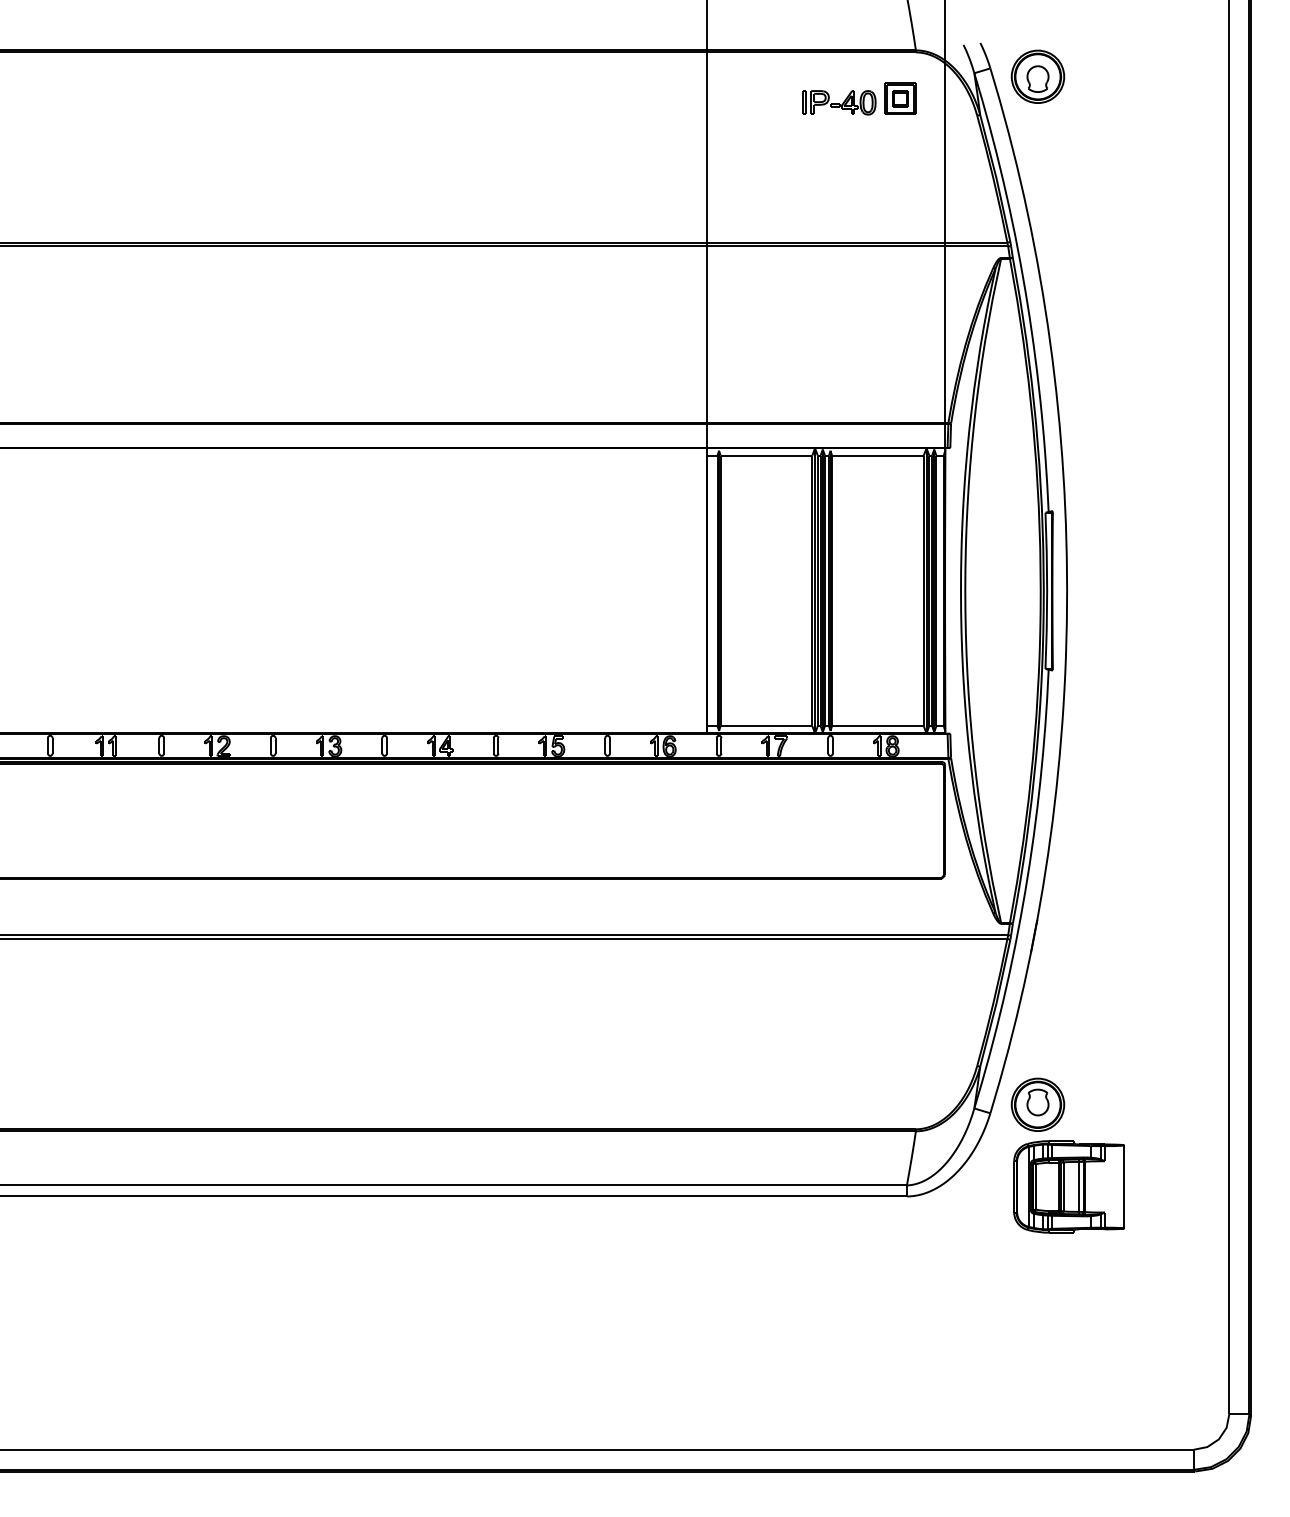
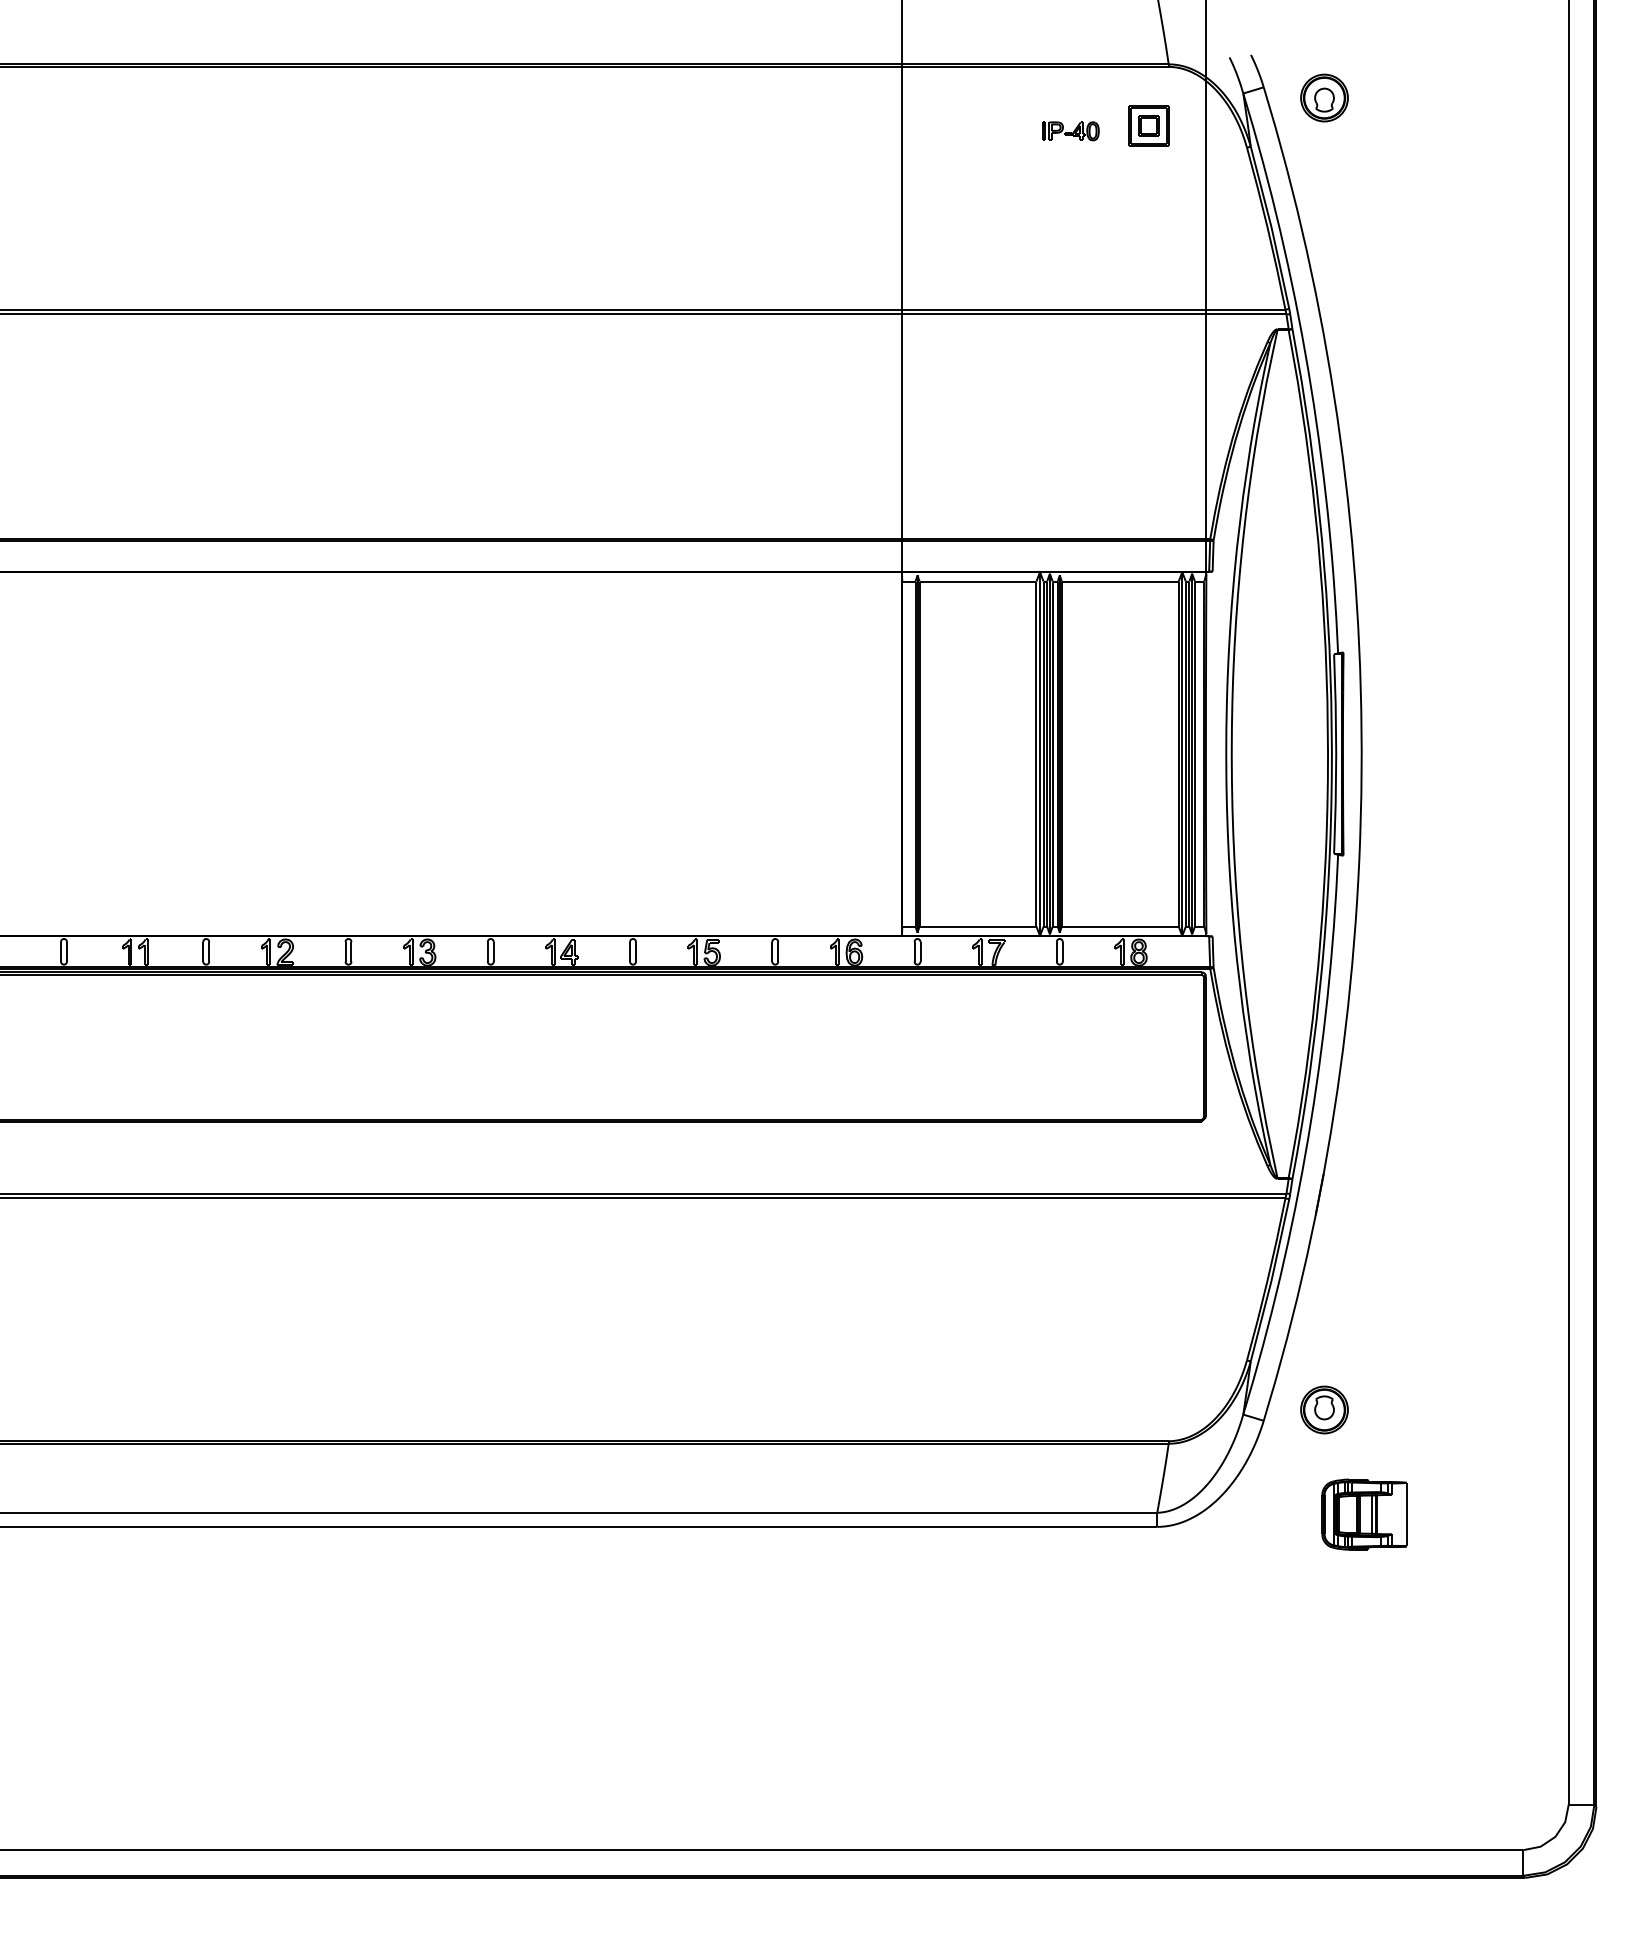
part: (1037, 76) -> (1324, 97), size x0.7
part: (838, 103) -> (1070, 131), size x0.6
part: (1037, 1104) -> (1324, 1409), size x0.7
part: (1069, 1186) -> (1364, 1514), size x0.6

